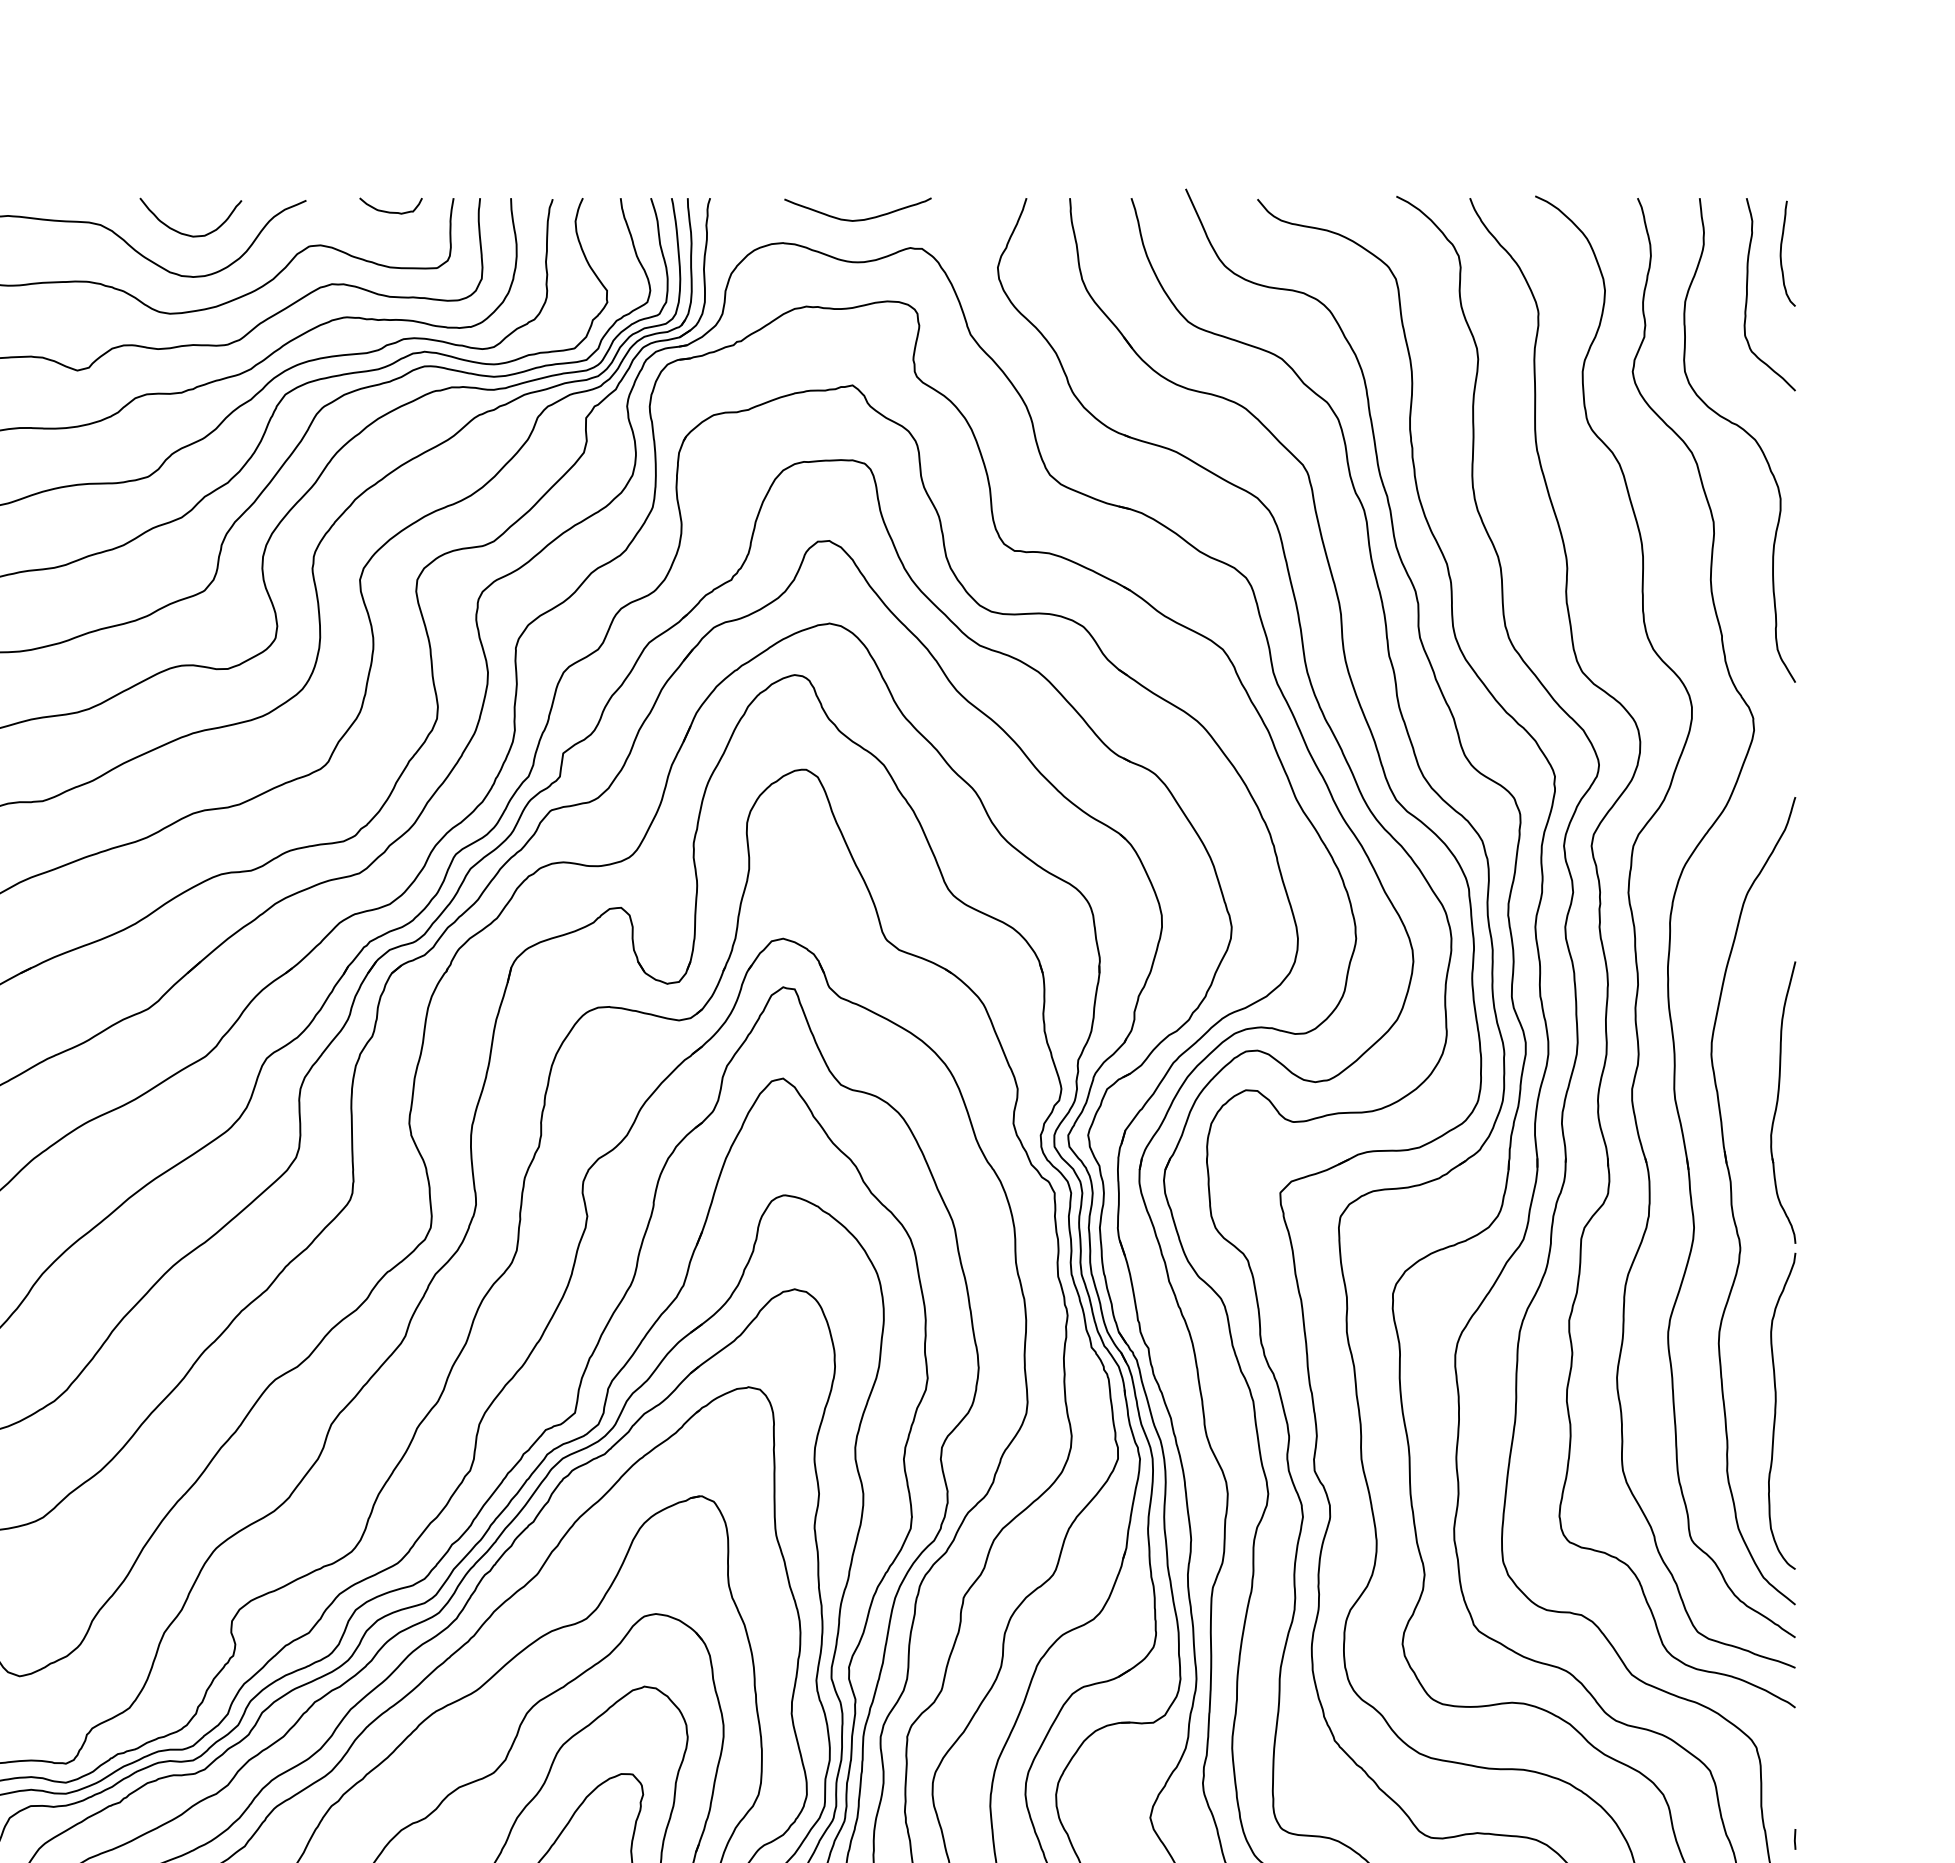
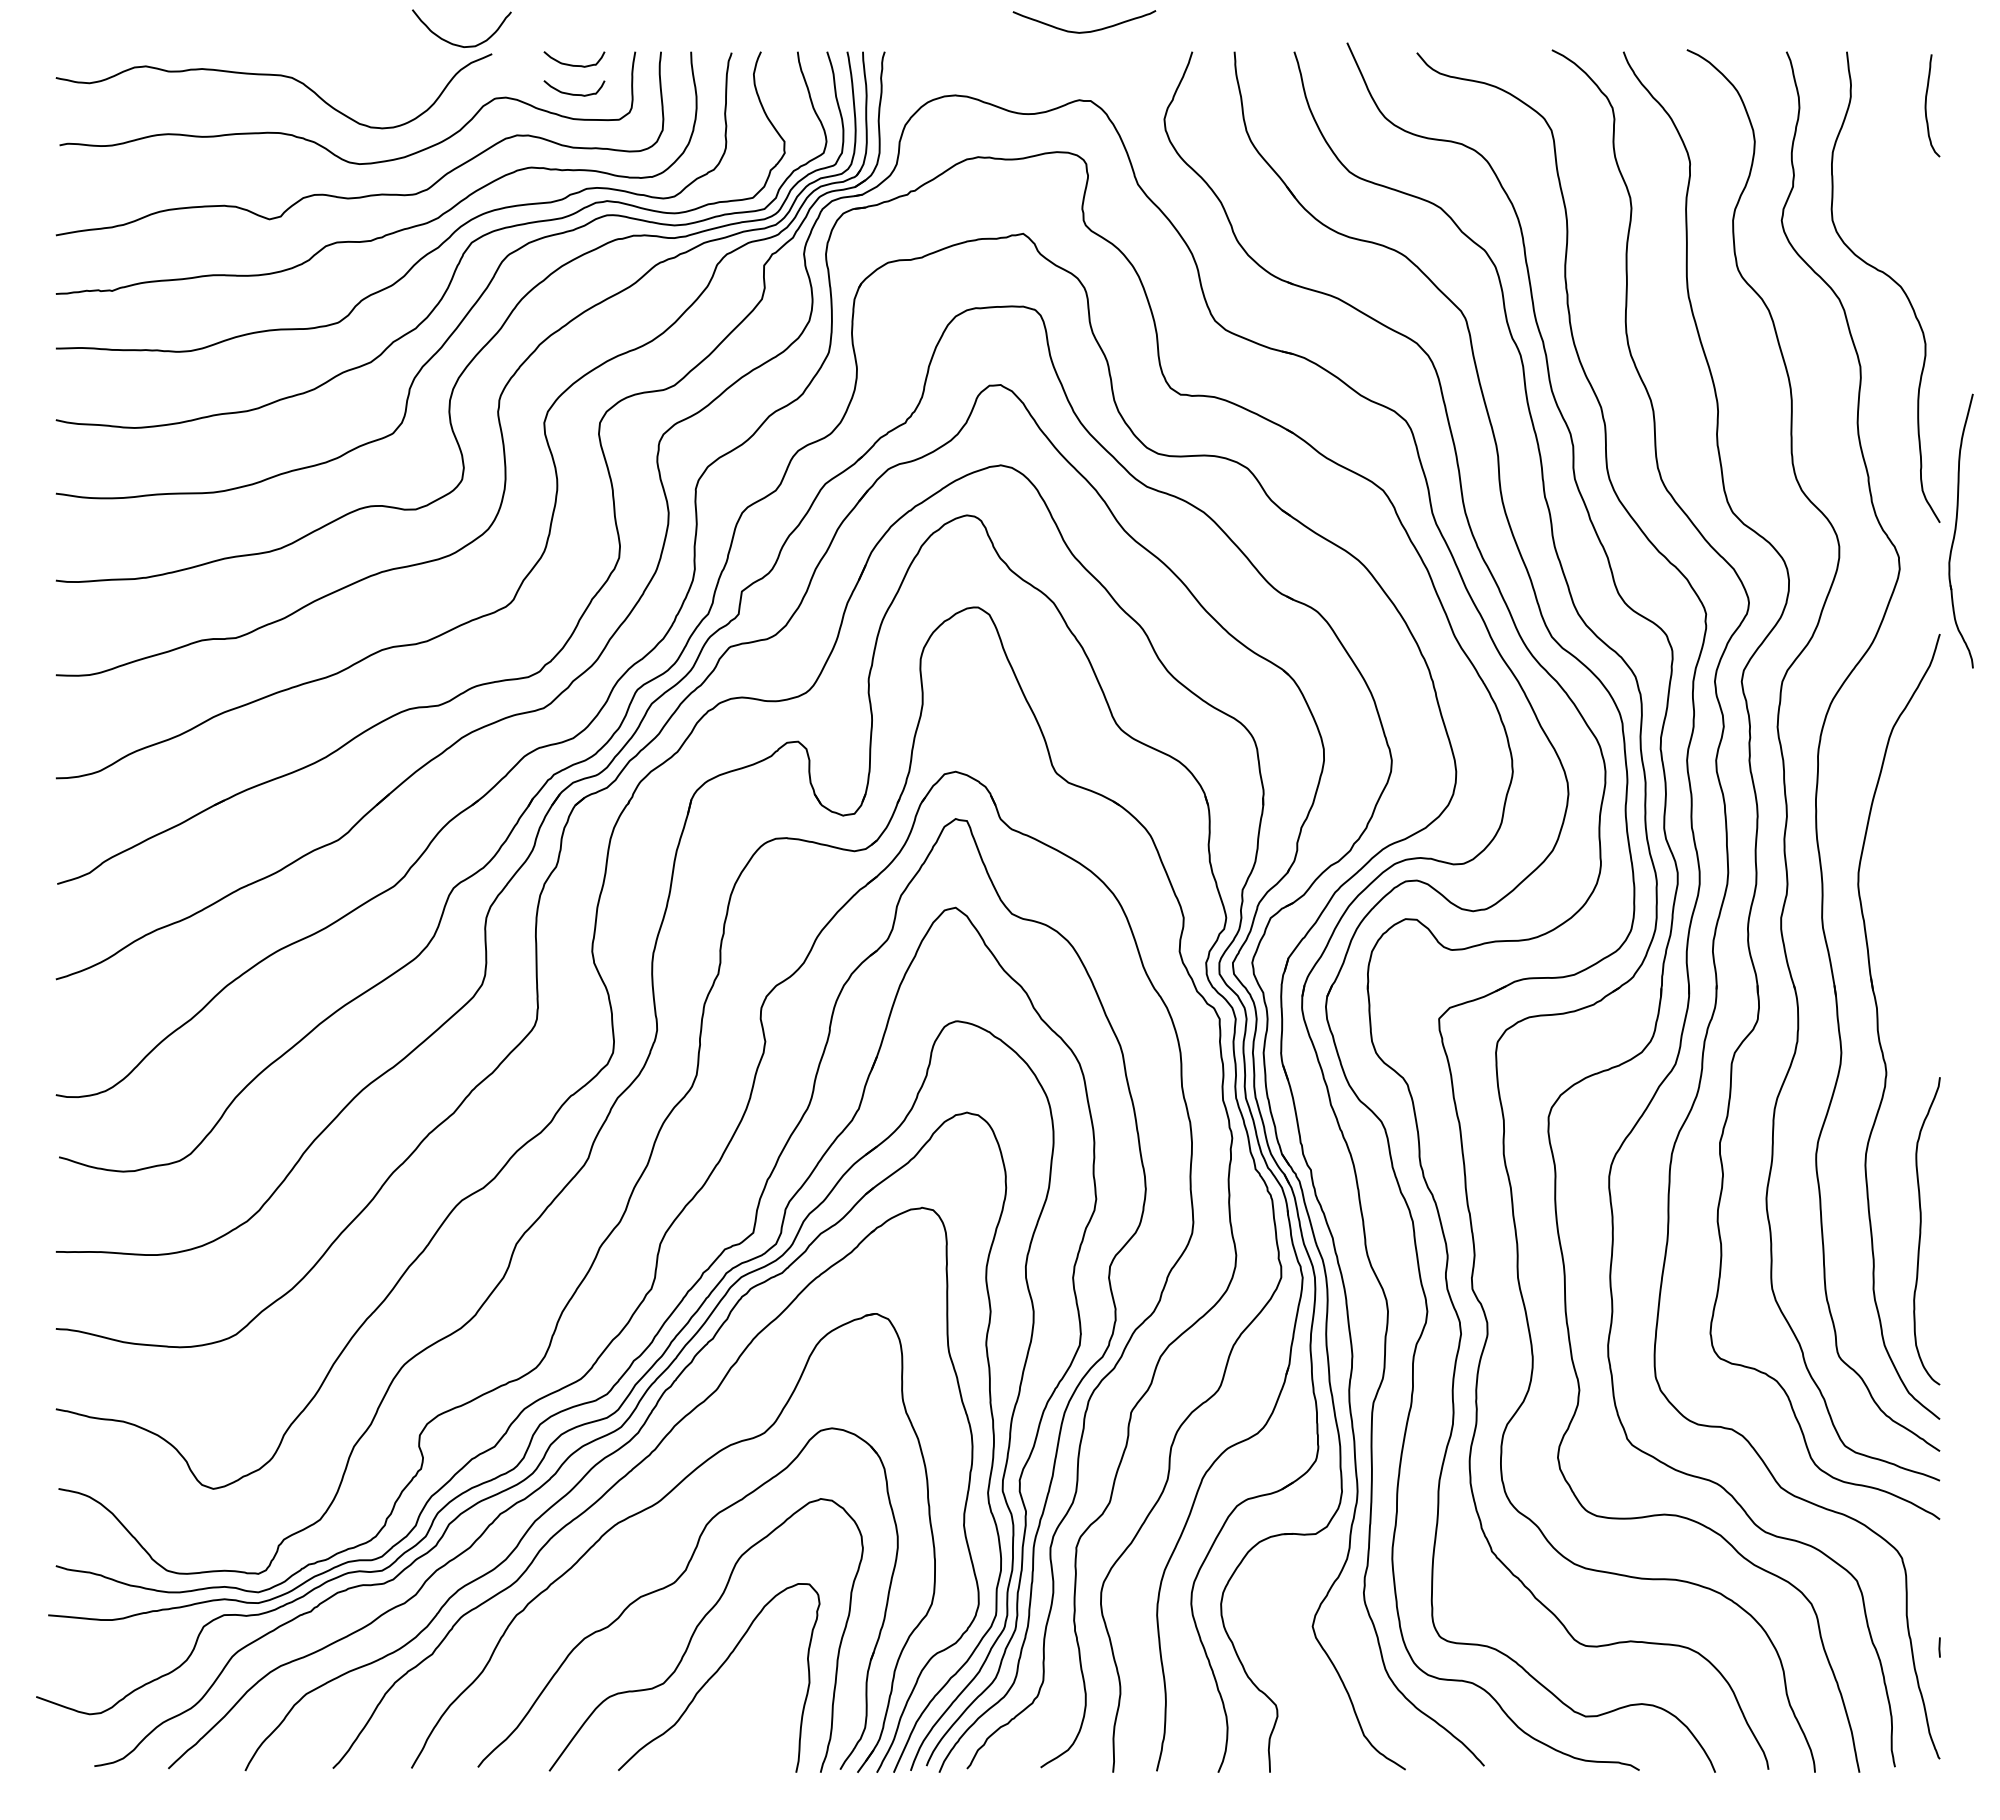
curve: (858, 219) -> (1084, 31), moved
curve: (187, 233) -> (458, 44), moved
curve: (390, 241) -> (573, 93), added
curve: (1747, 294) -> (1893, 145), removed
part: (1782, 1101) -> (1960, 530), moved

